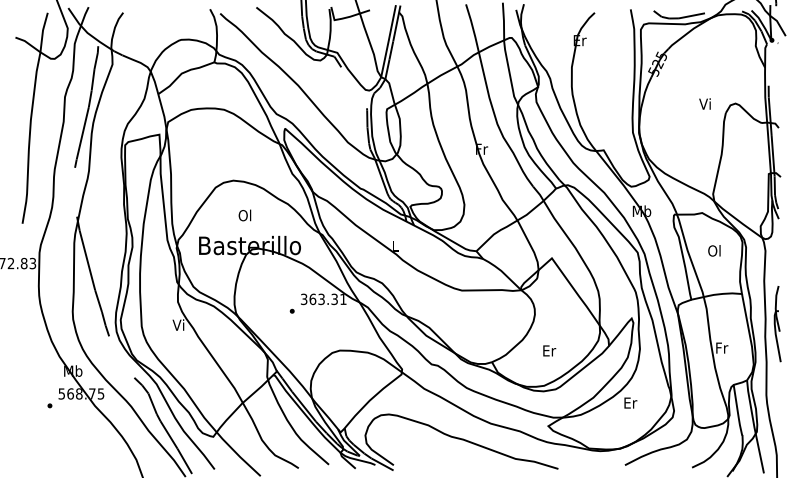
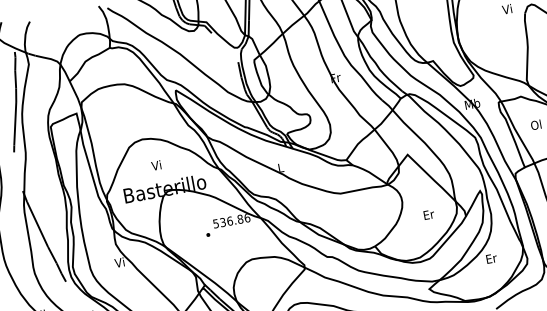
text: (244, 215) -> (156, 165), Ol -> Vi
text: (323, 299) -> (231, 221), 363.31 -> 536.86
text: (549, 350) -> (428, 214), moved

